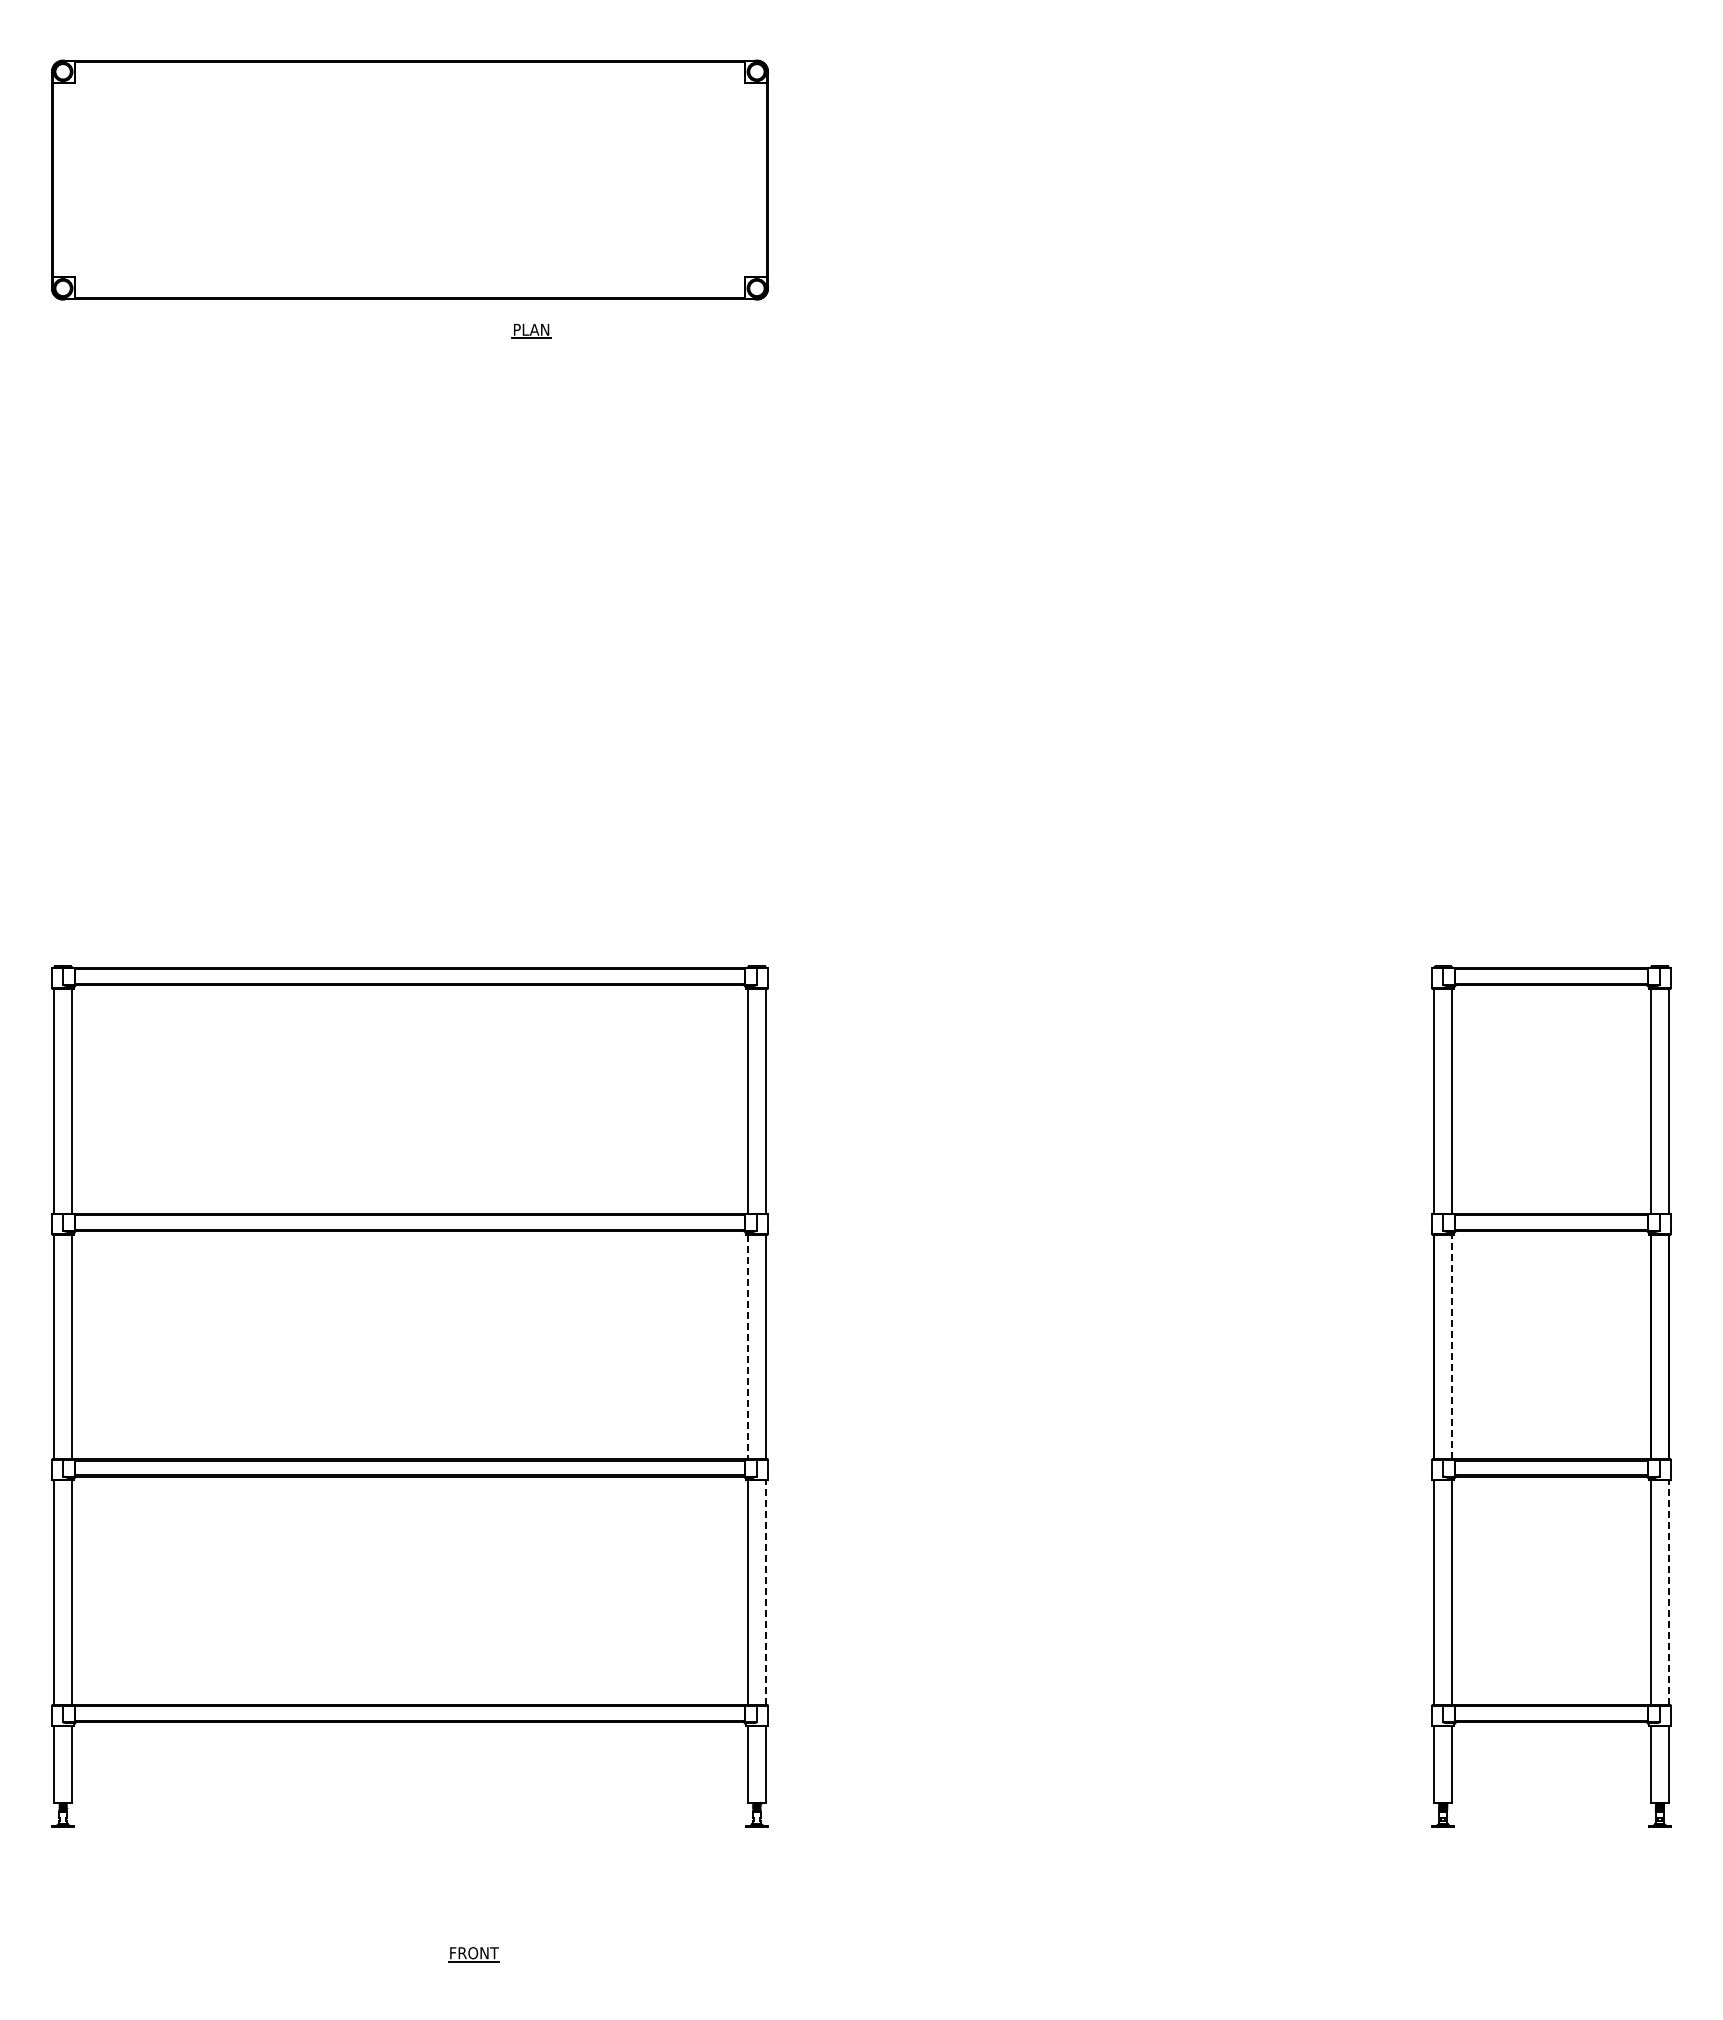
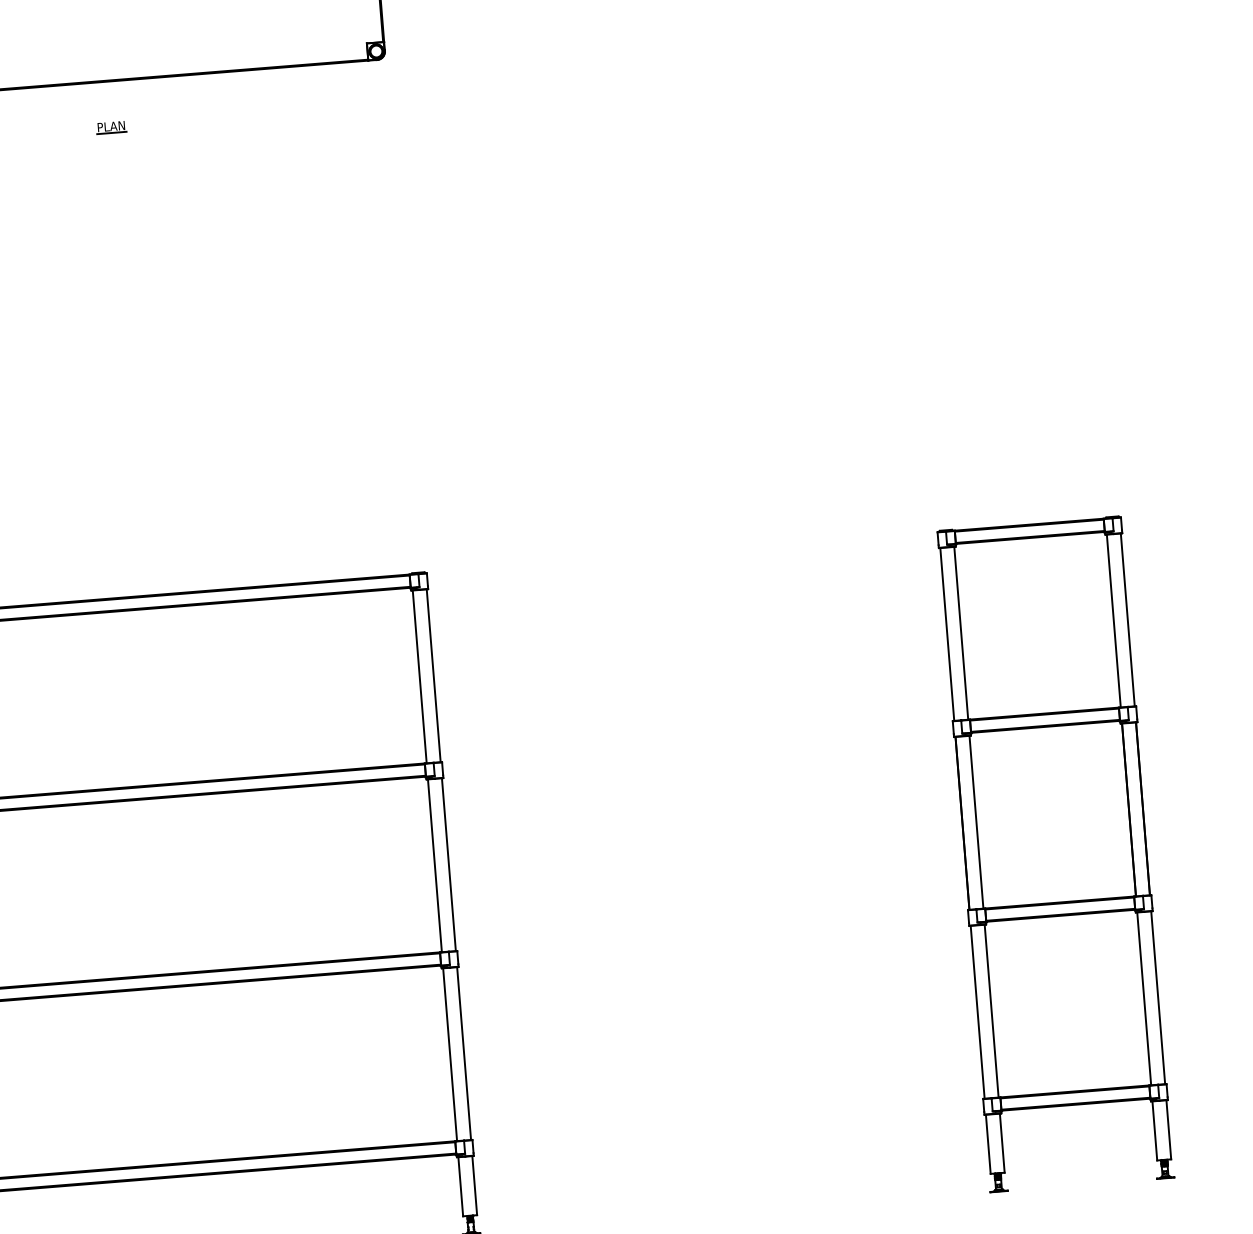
part: (531, 331) -> (111, 127), moved
line: (1452, 1346) -> (976, 821), dashed -> solid
line: (747, 1347) -> (434, 866), dashed -> solid
line: (766, 1592) -> (464, 1053), dashed -> solid
line: (1668, 1592) -> (1157, 997), dashed -> solid

